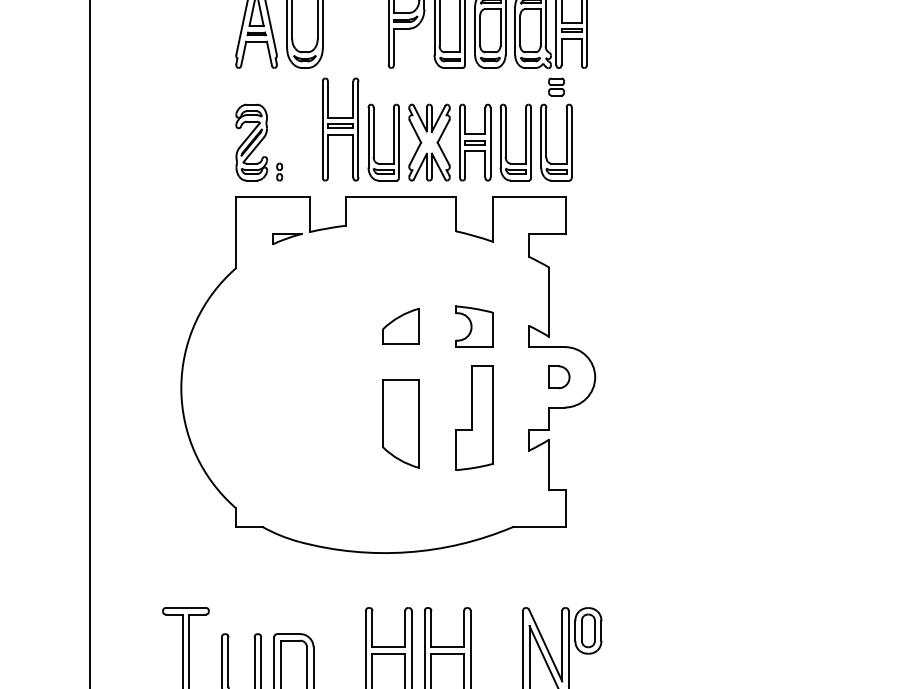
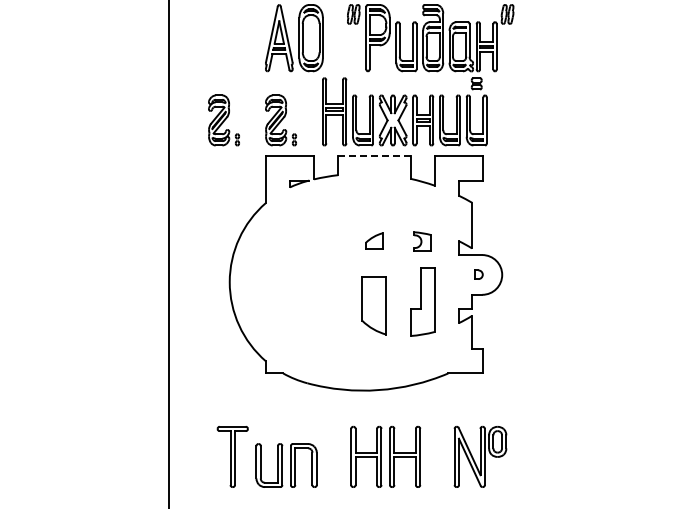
part: (171, 142) -> (223, 120), added
line: (399, 197) -> (373, 156), solid -> dashed
part: (399, 326) -> (373, 241), size x0.7
part: (474, 326) -> (422, 241), size x0.7
part: (559, 376) -> (478, 274), size x0.6

